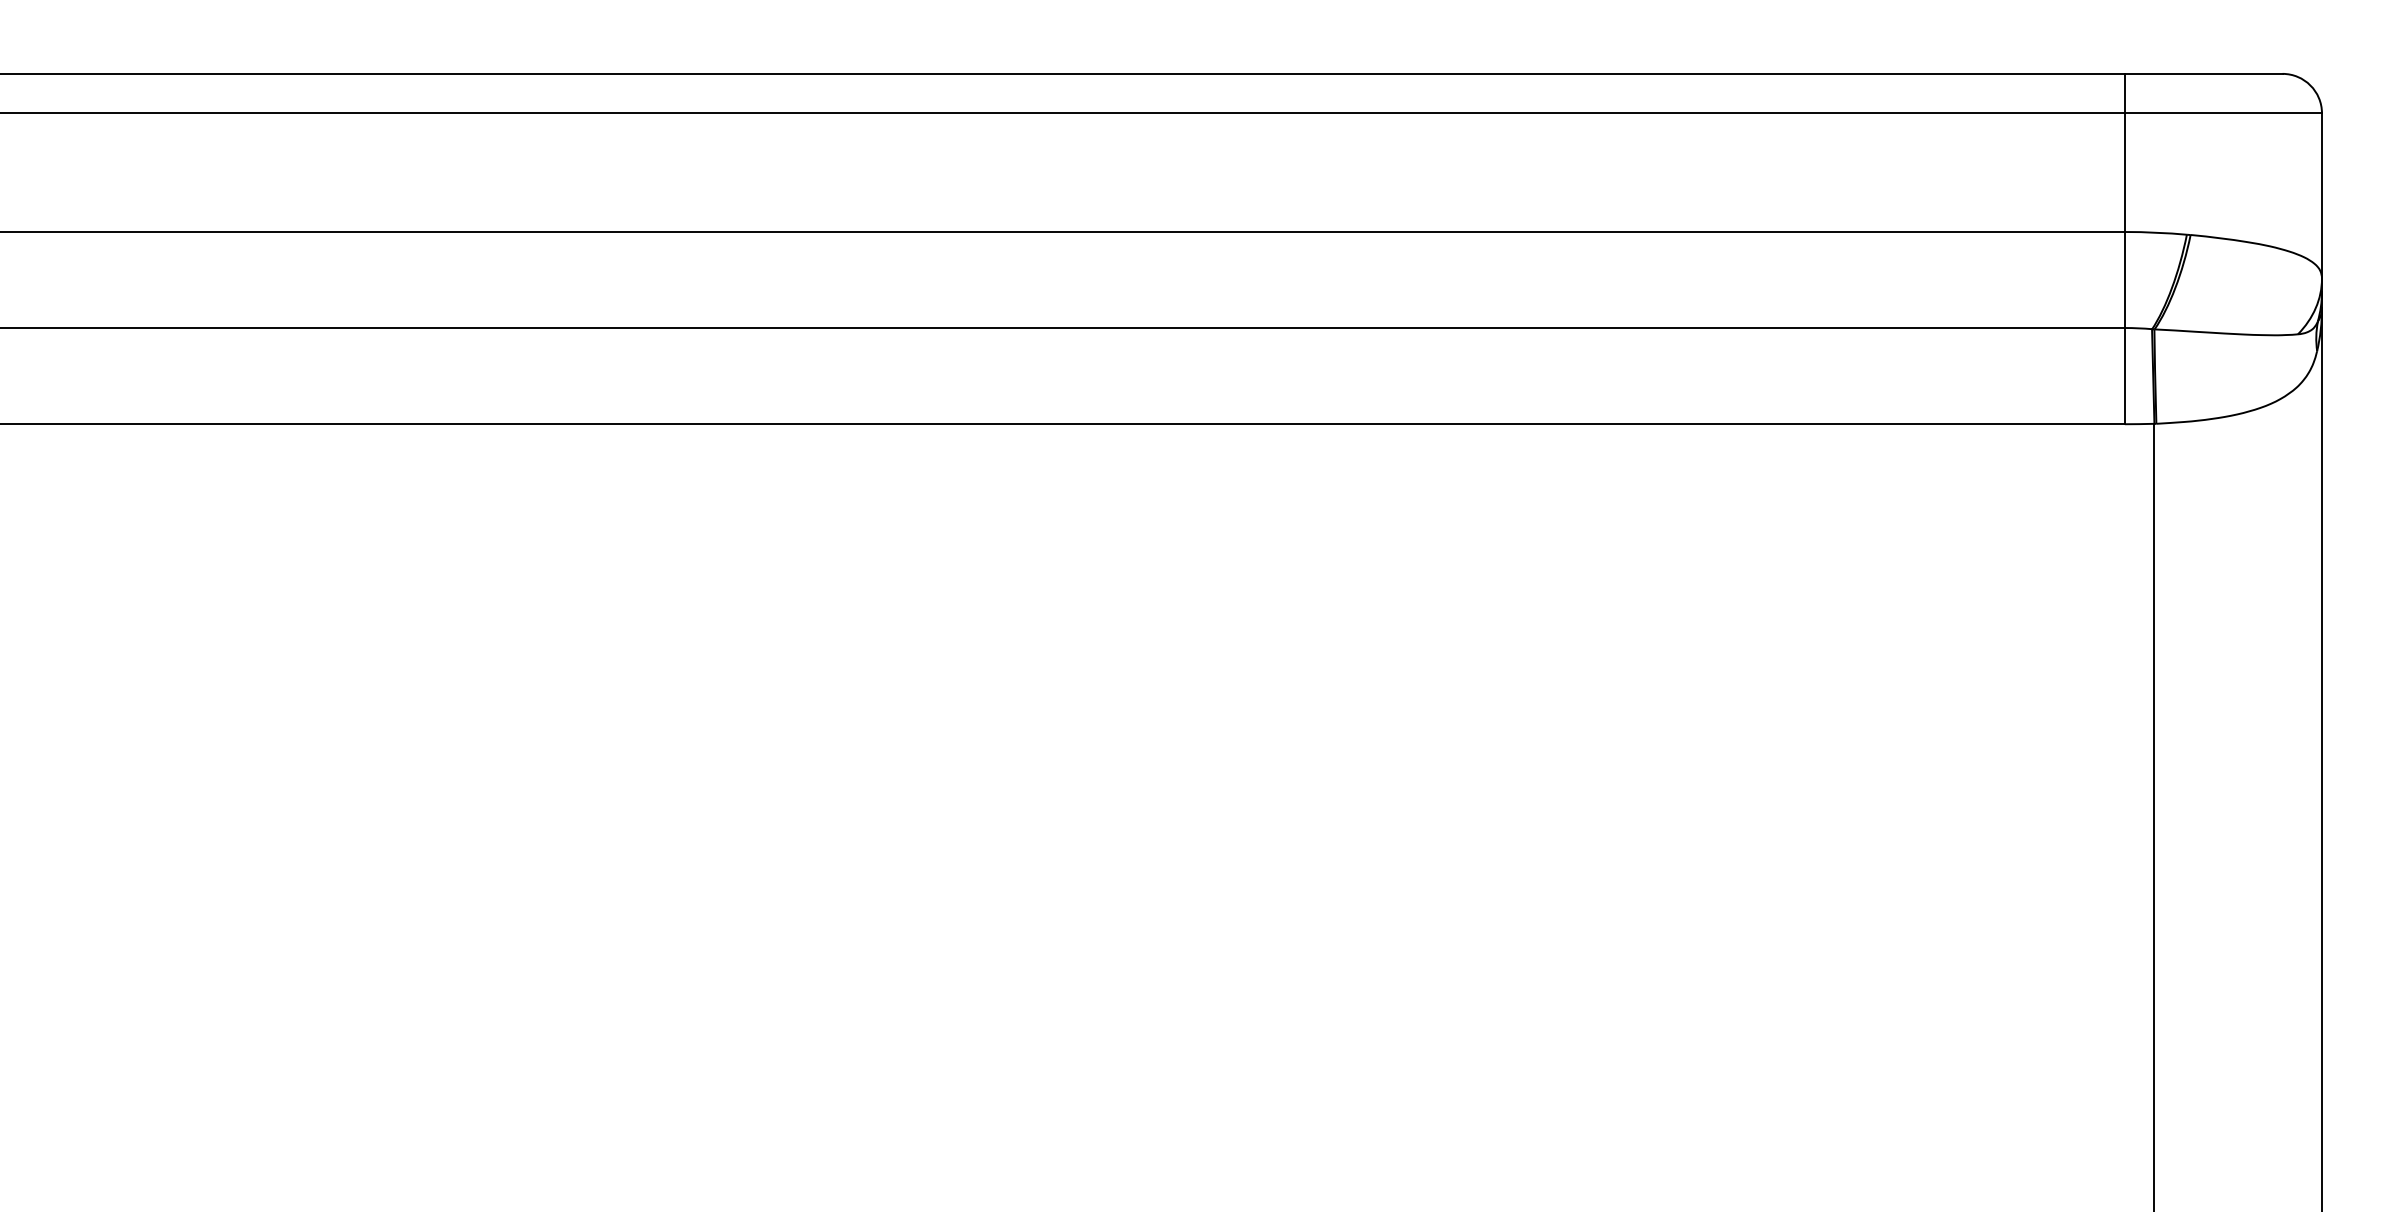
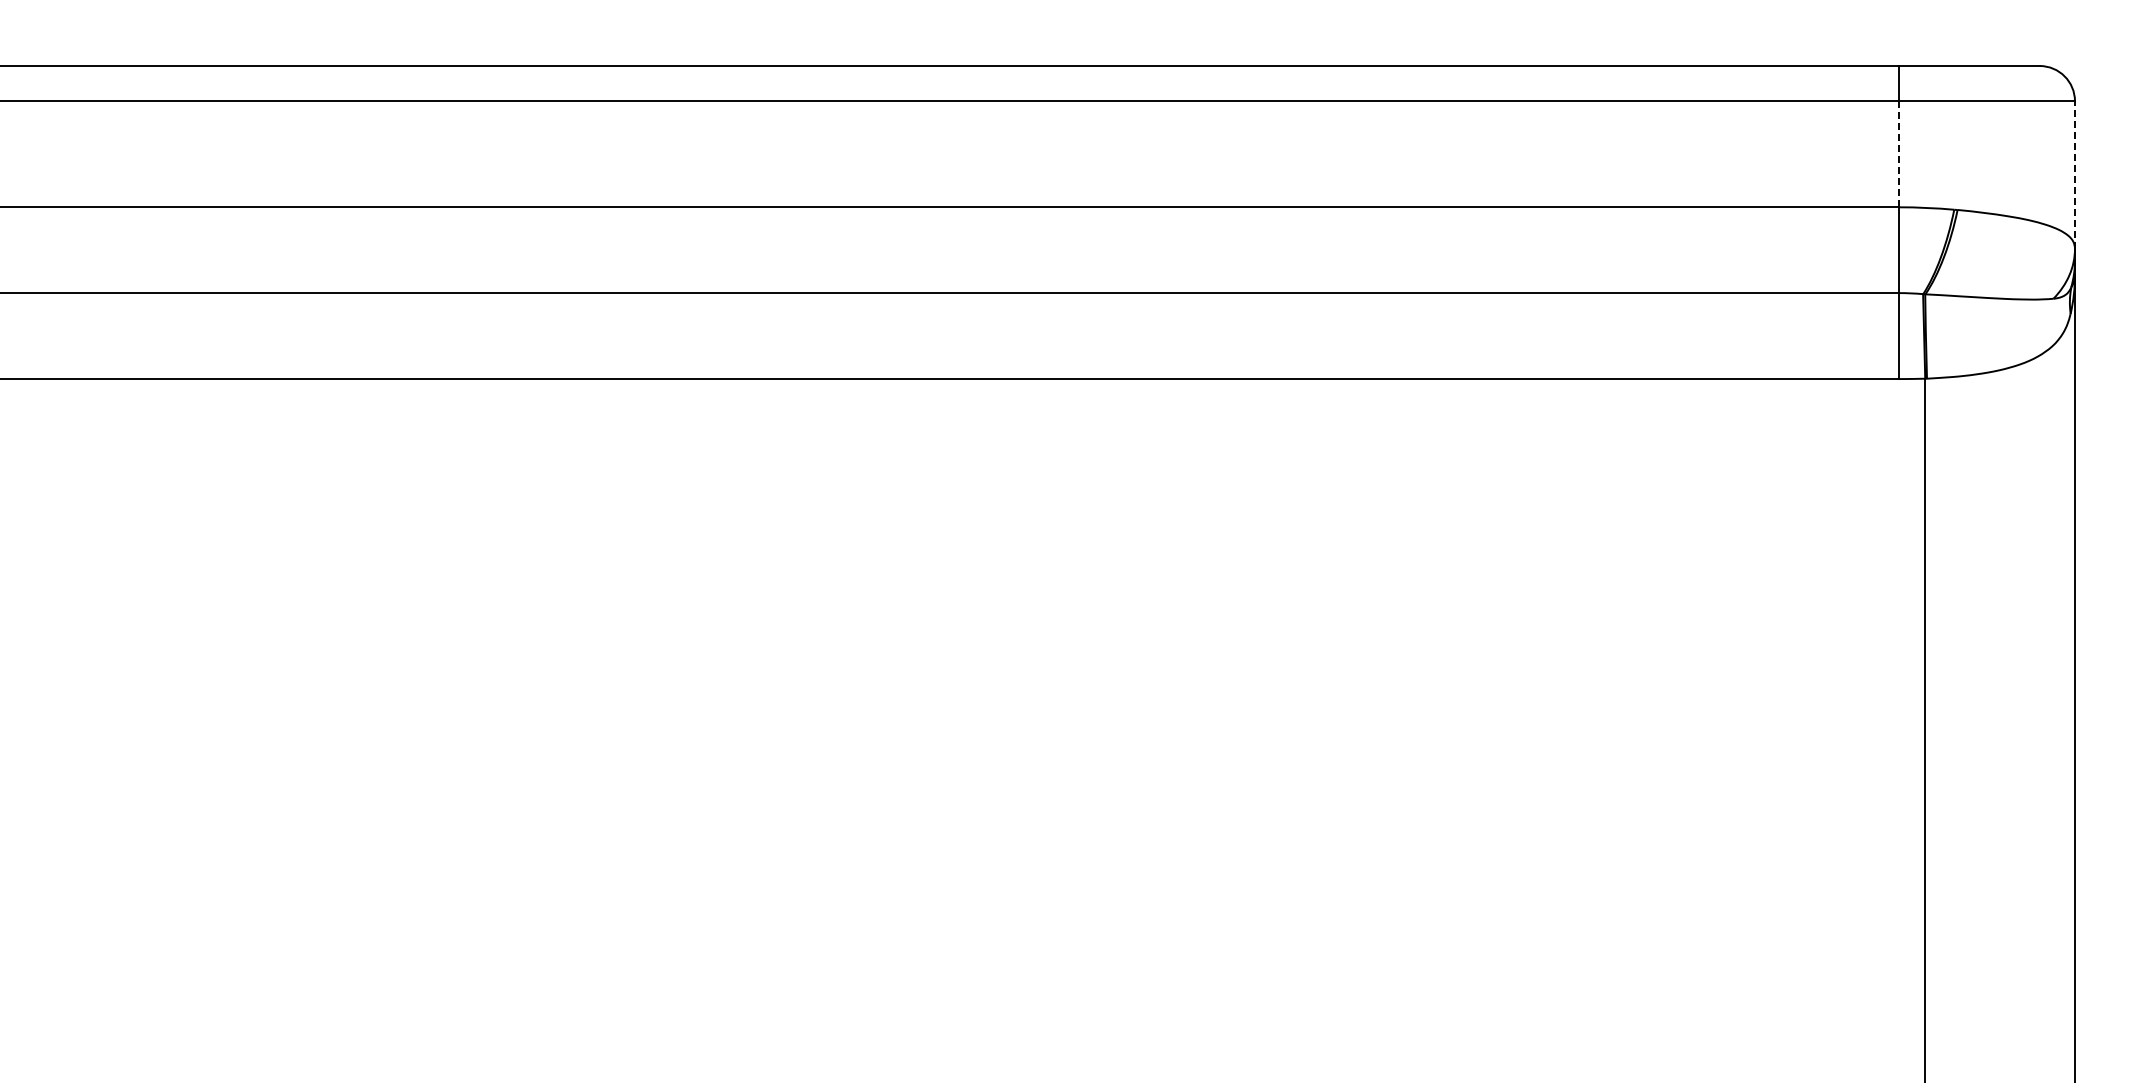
line: (2124, 171) -> (1898, 153), solid -> dashed
line: (2321, 196) -> (2074, 175), solid -> dashed

